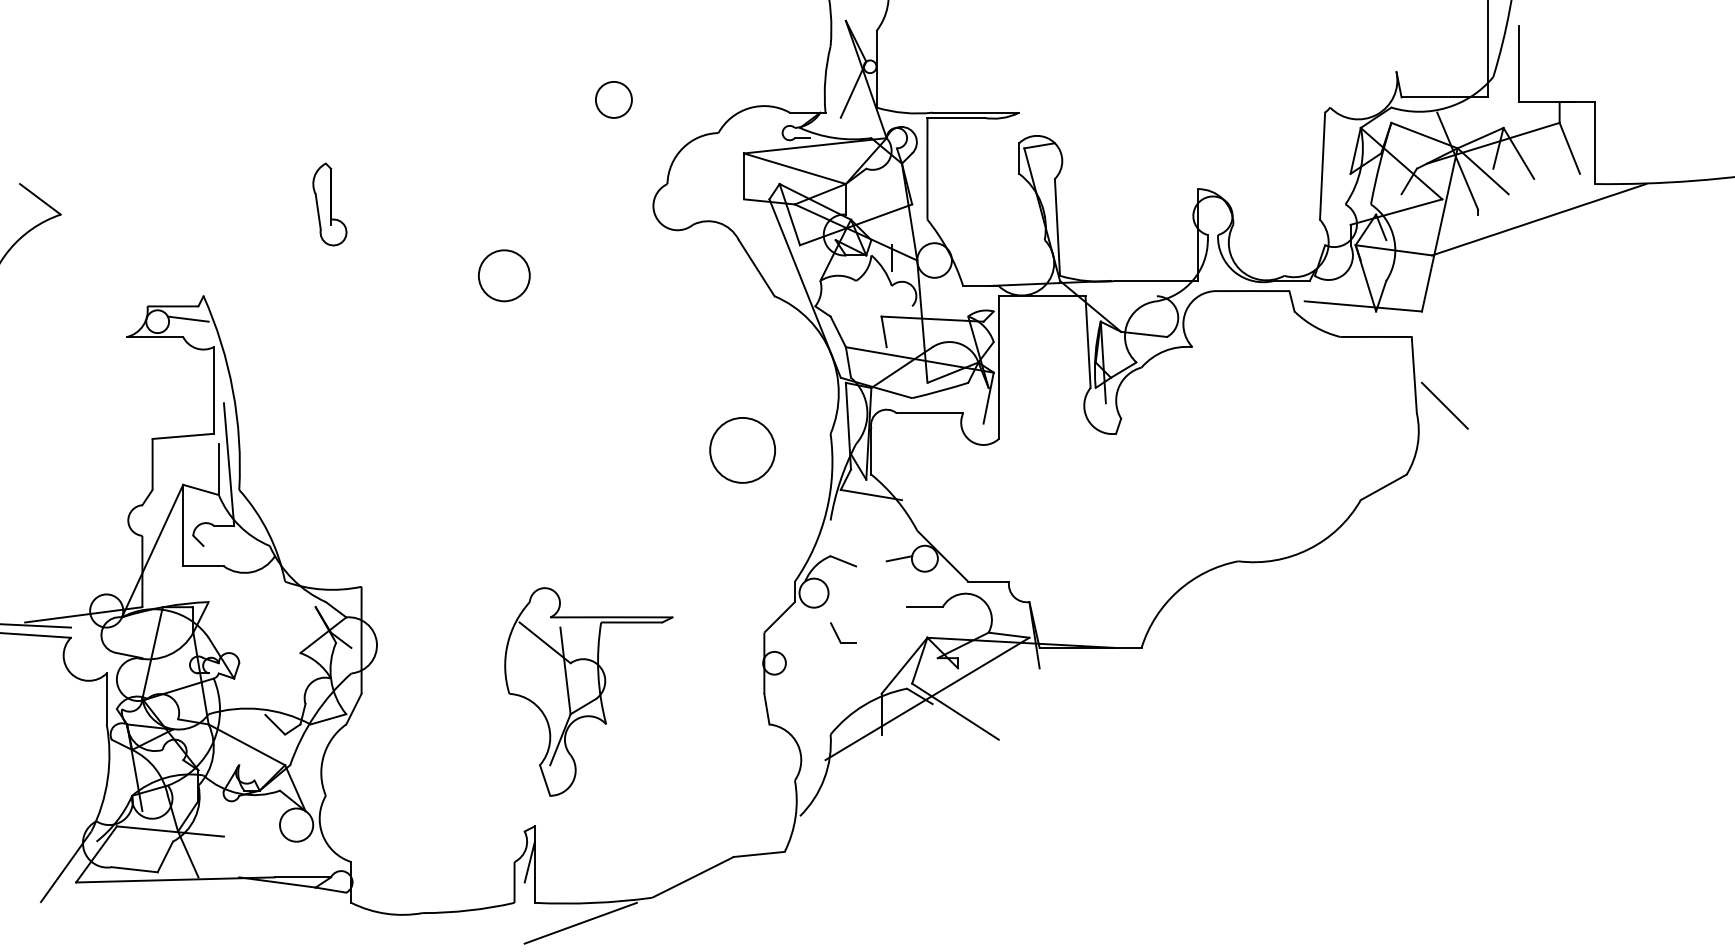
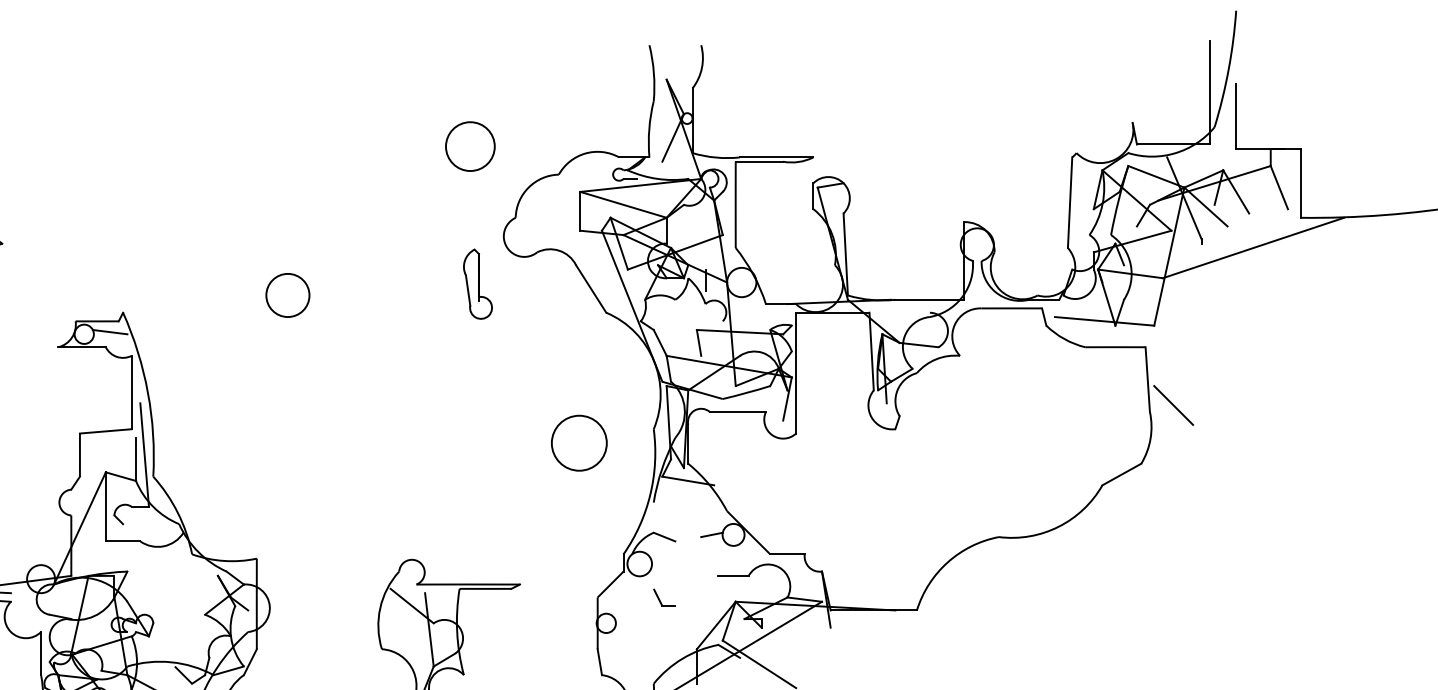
circle: (613, 99) -> (470, 146), size x1.6
part: (329, 204) -> (477, 284), moved
circle: (504, 275) -> (288, 295), moved

